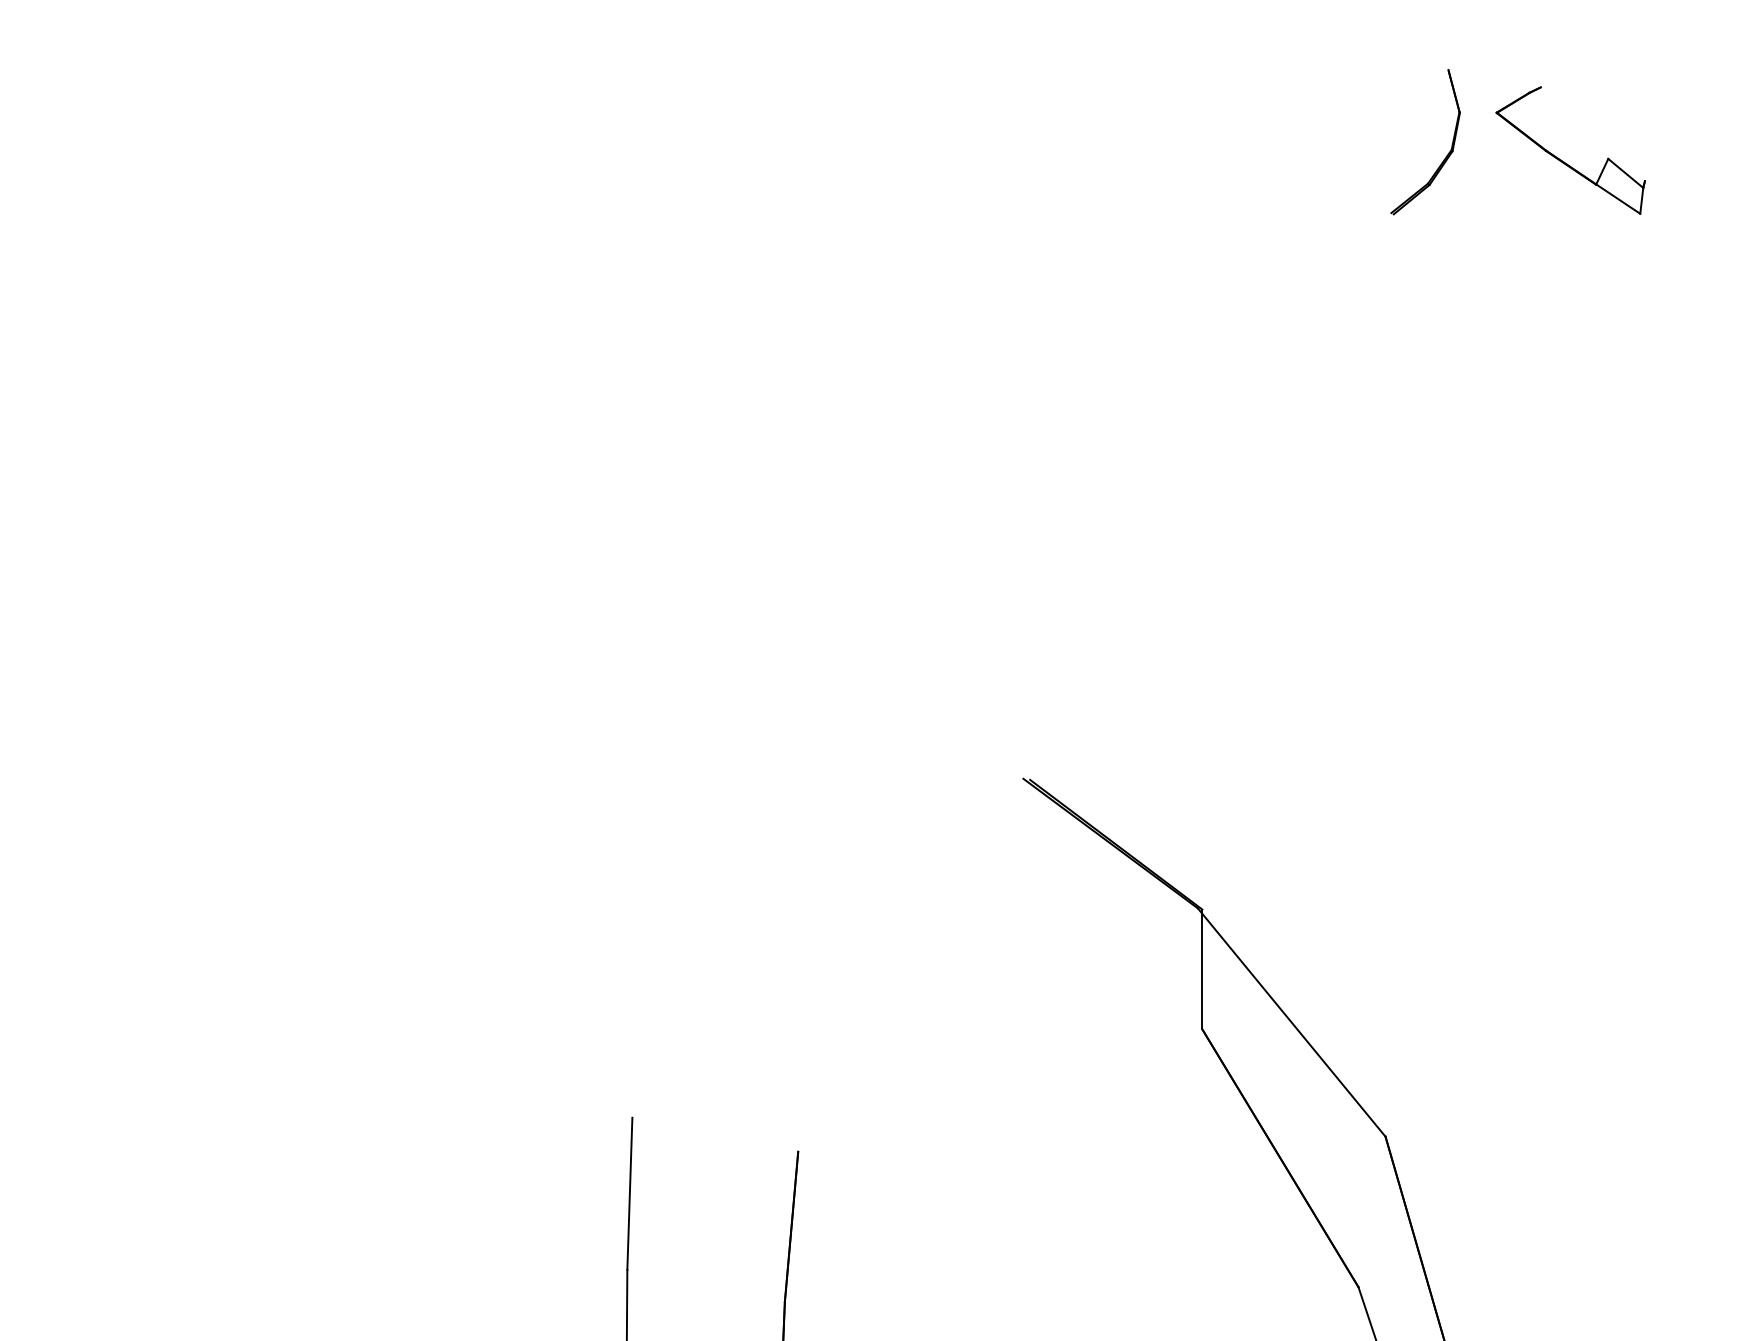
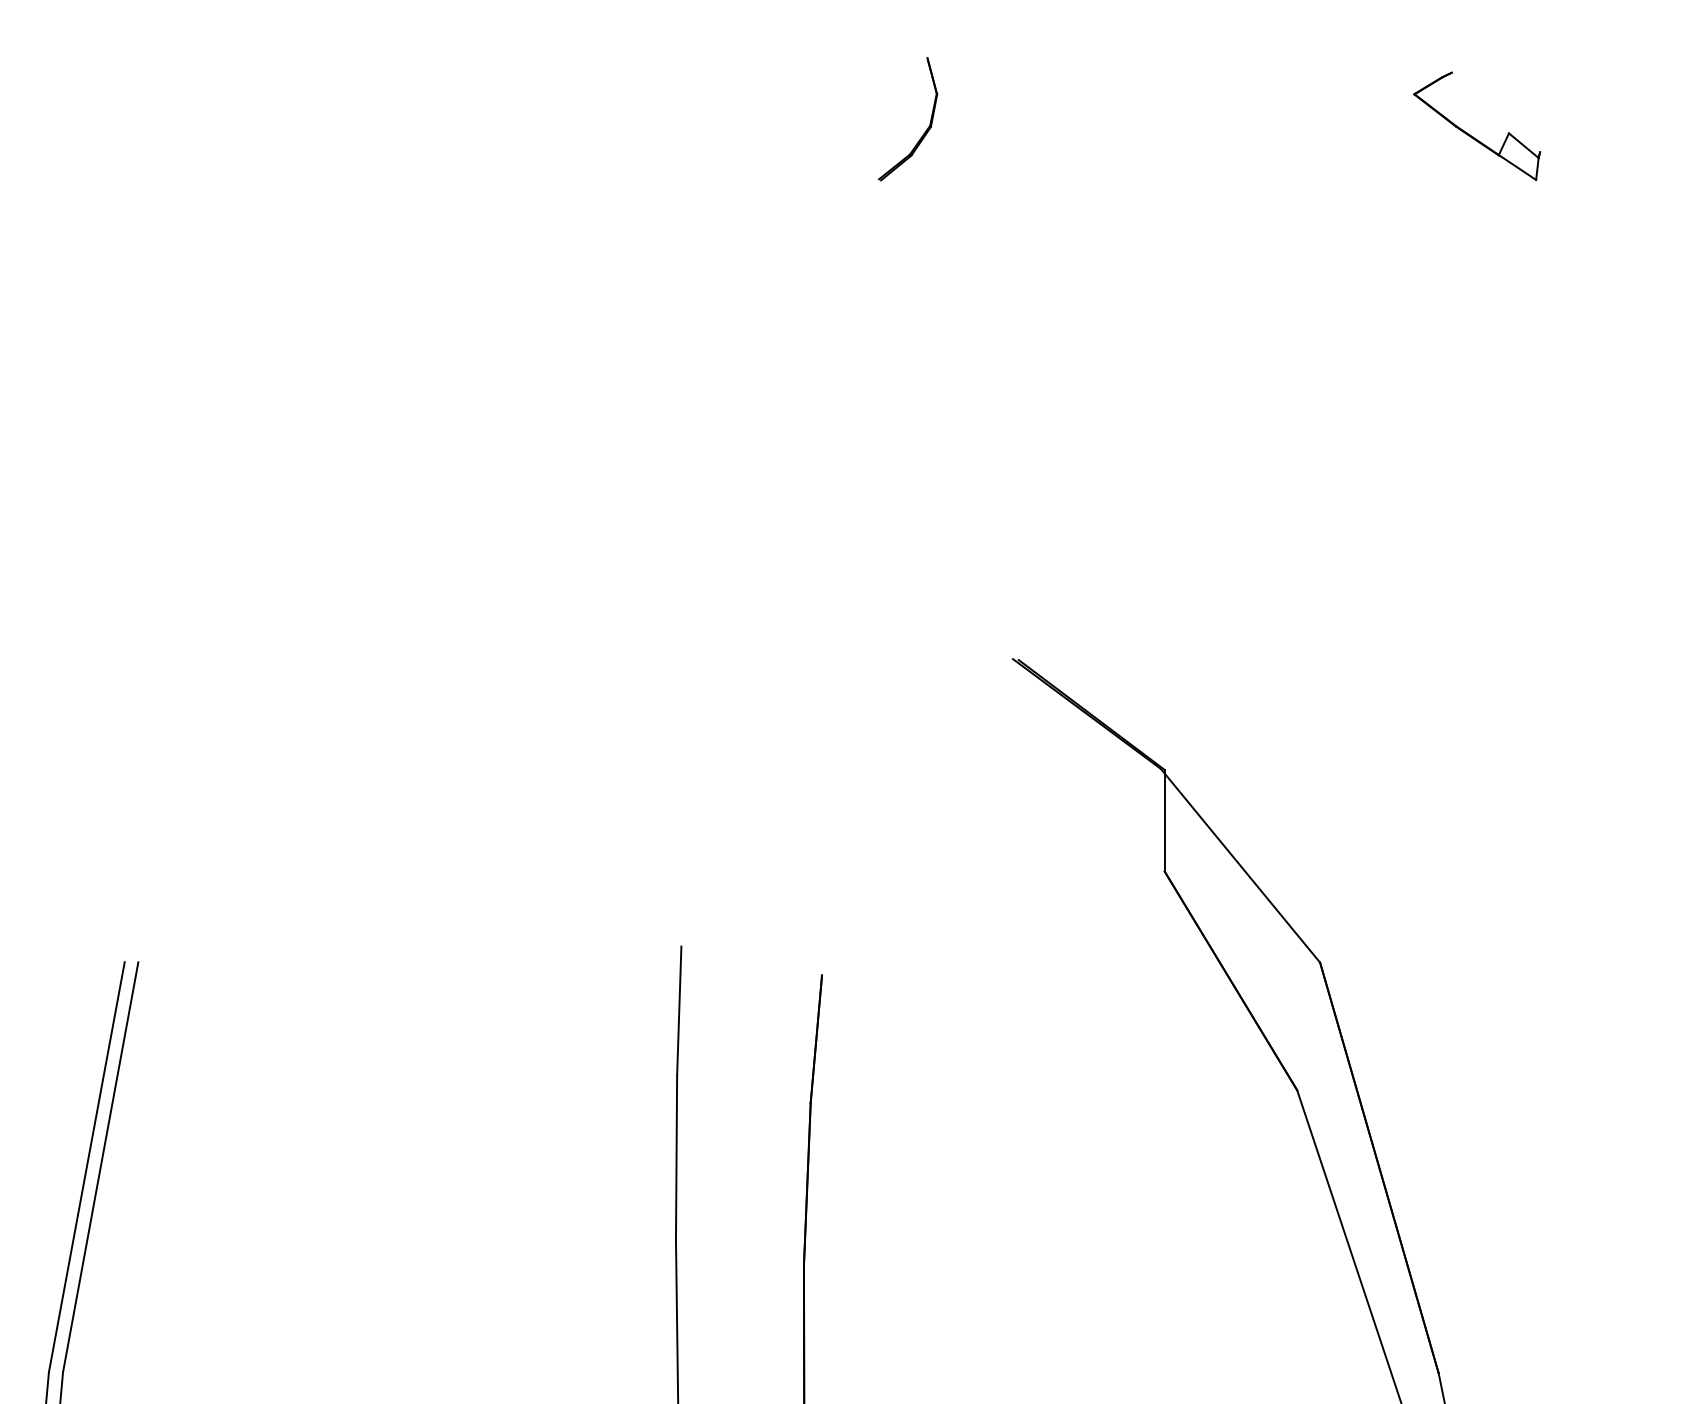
part: (1446, 155) -> (925, 130), moved

